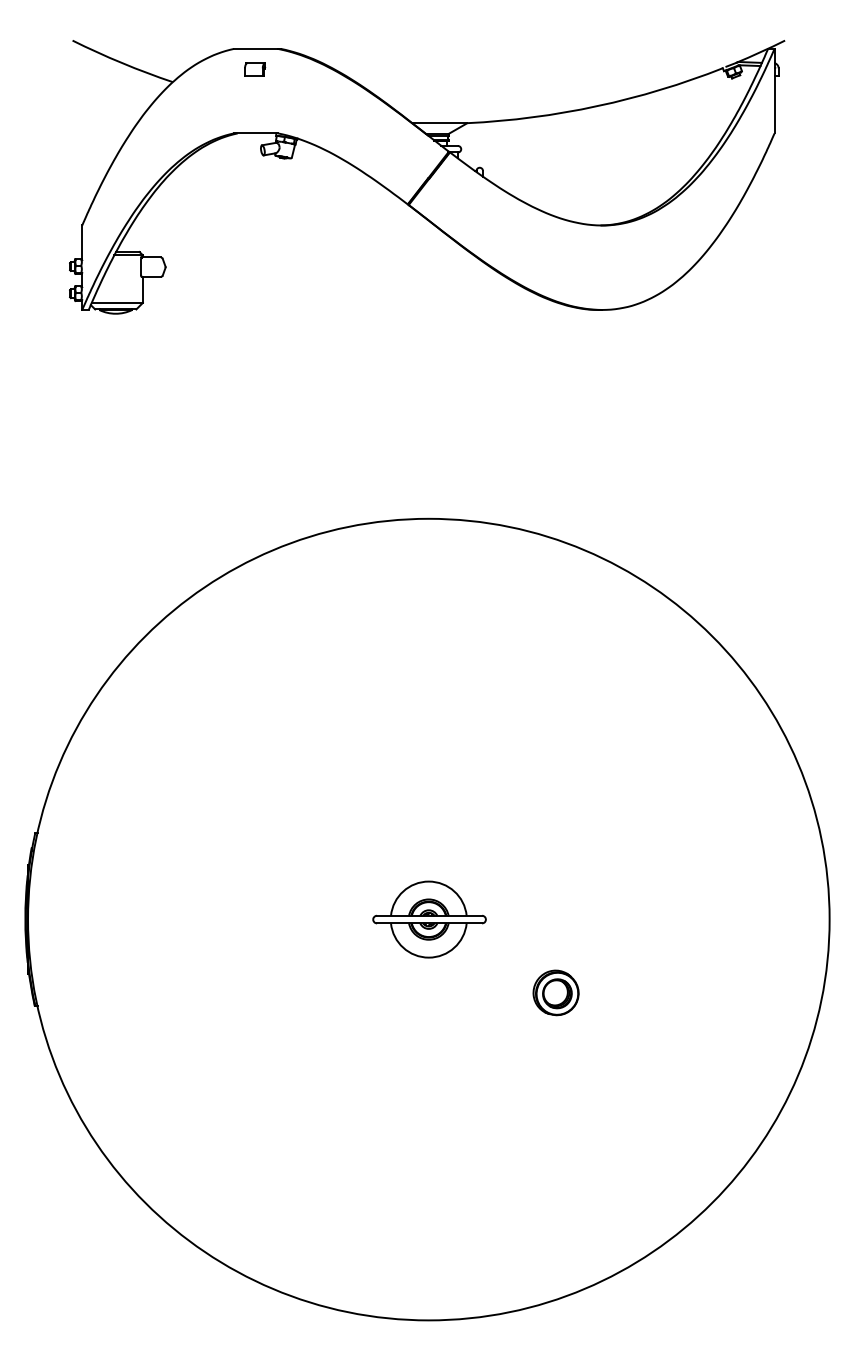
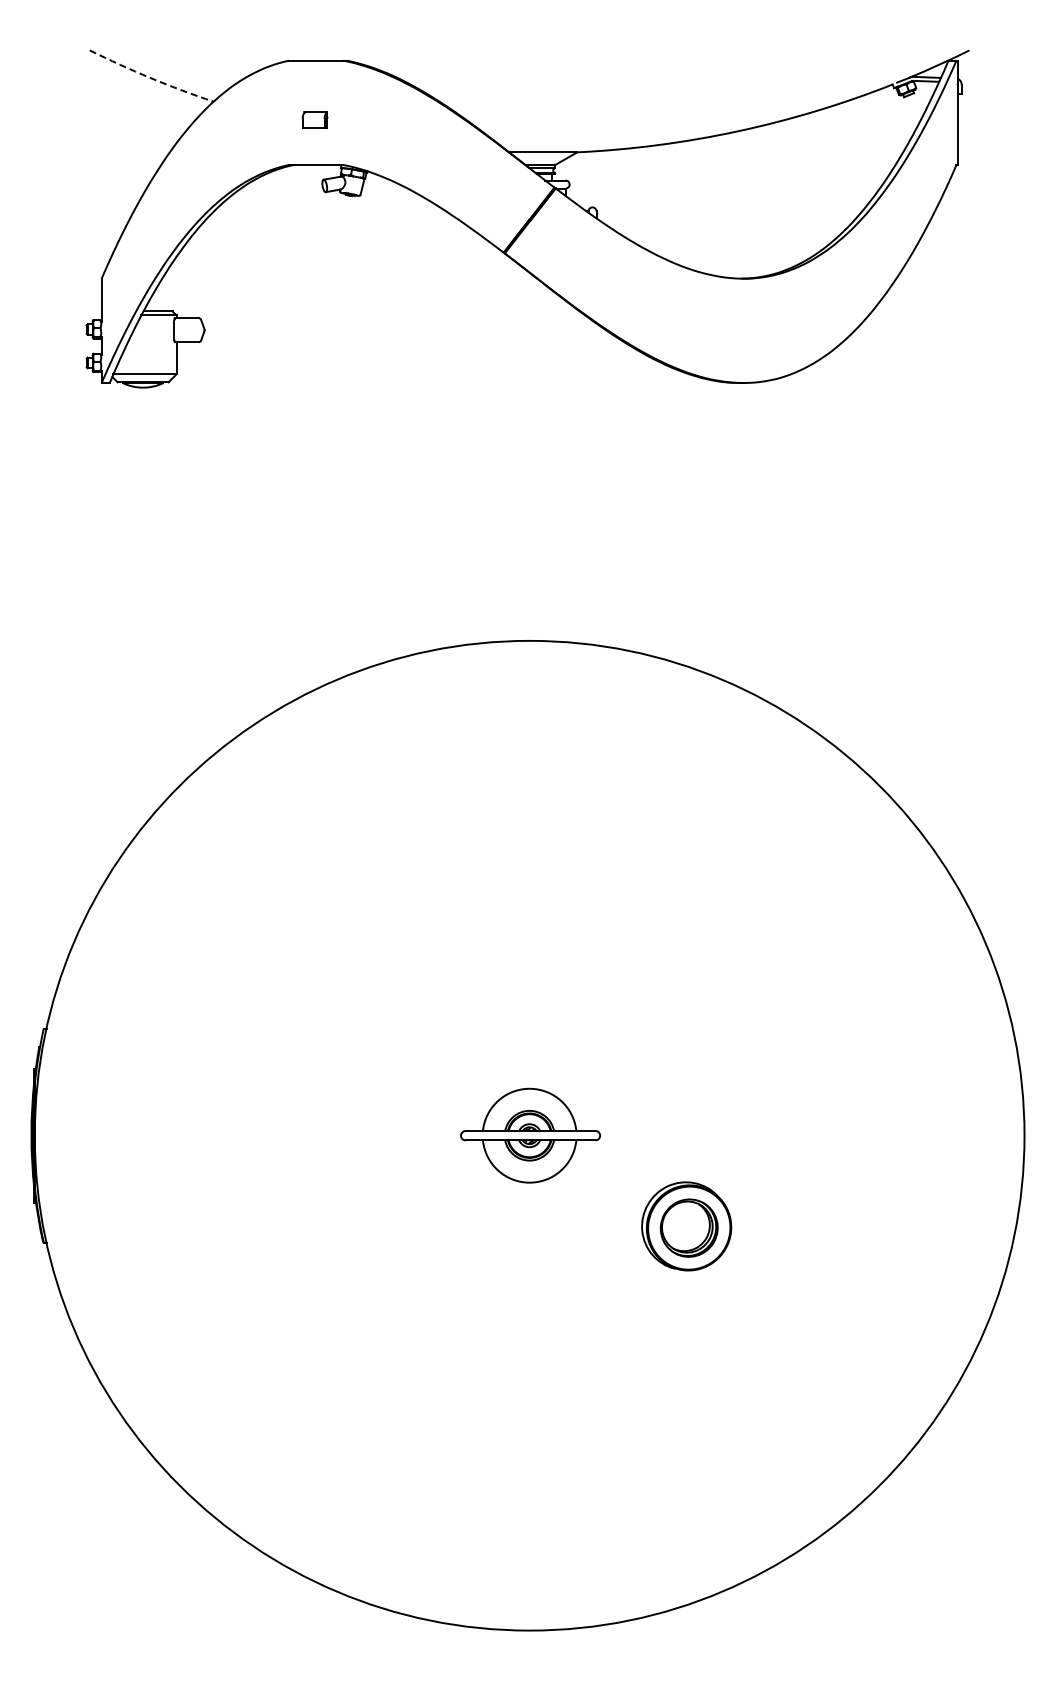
arc: (121, 63) -> (150, 78), solid -> dashed
part: (254, 69) -> (314, 119), moved
part: (555, 992) -> (686, 1225), size x1.6

